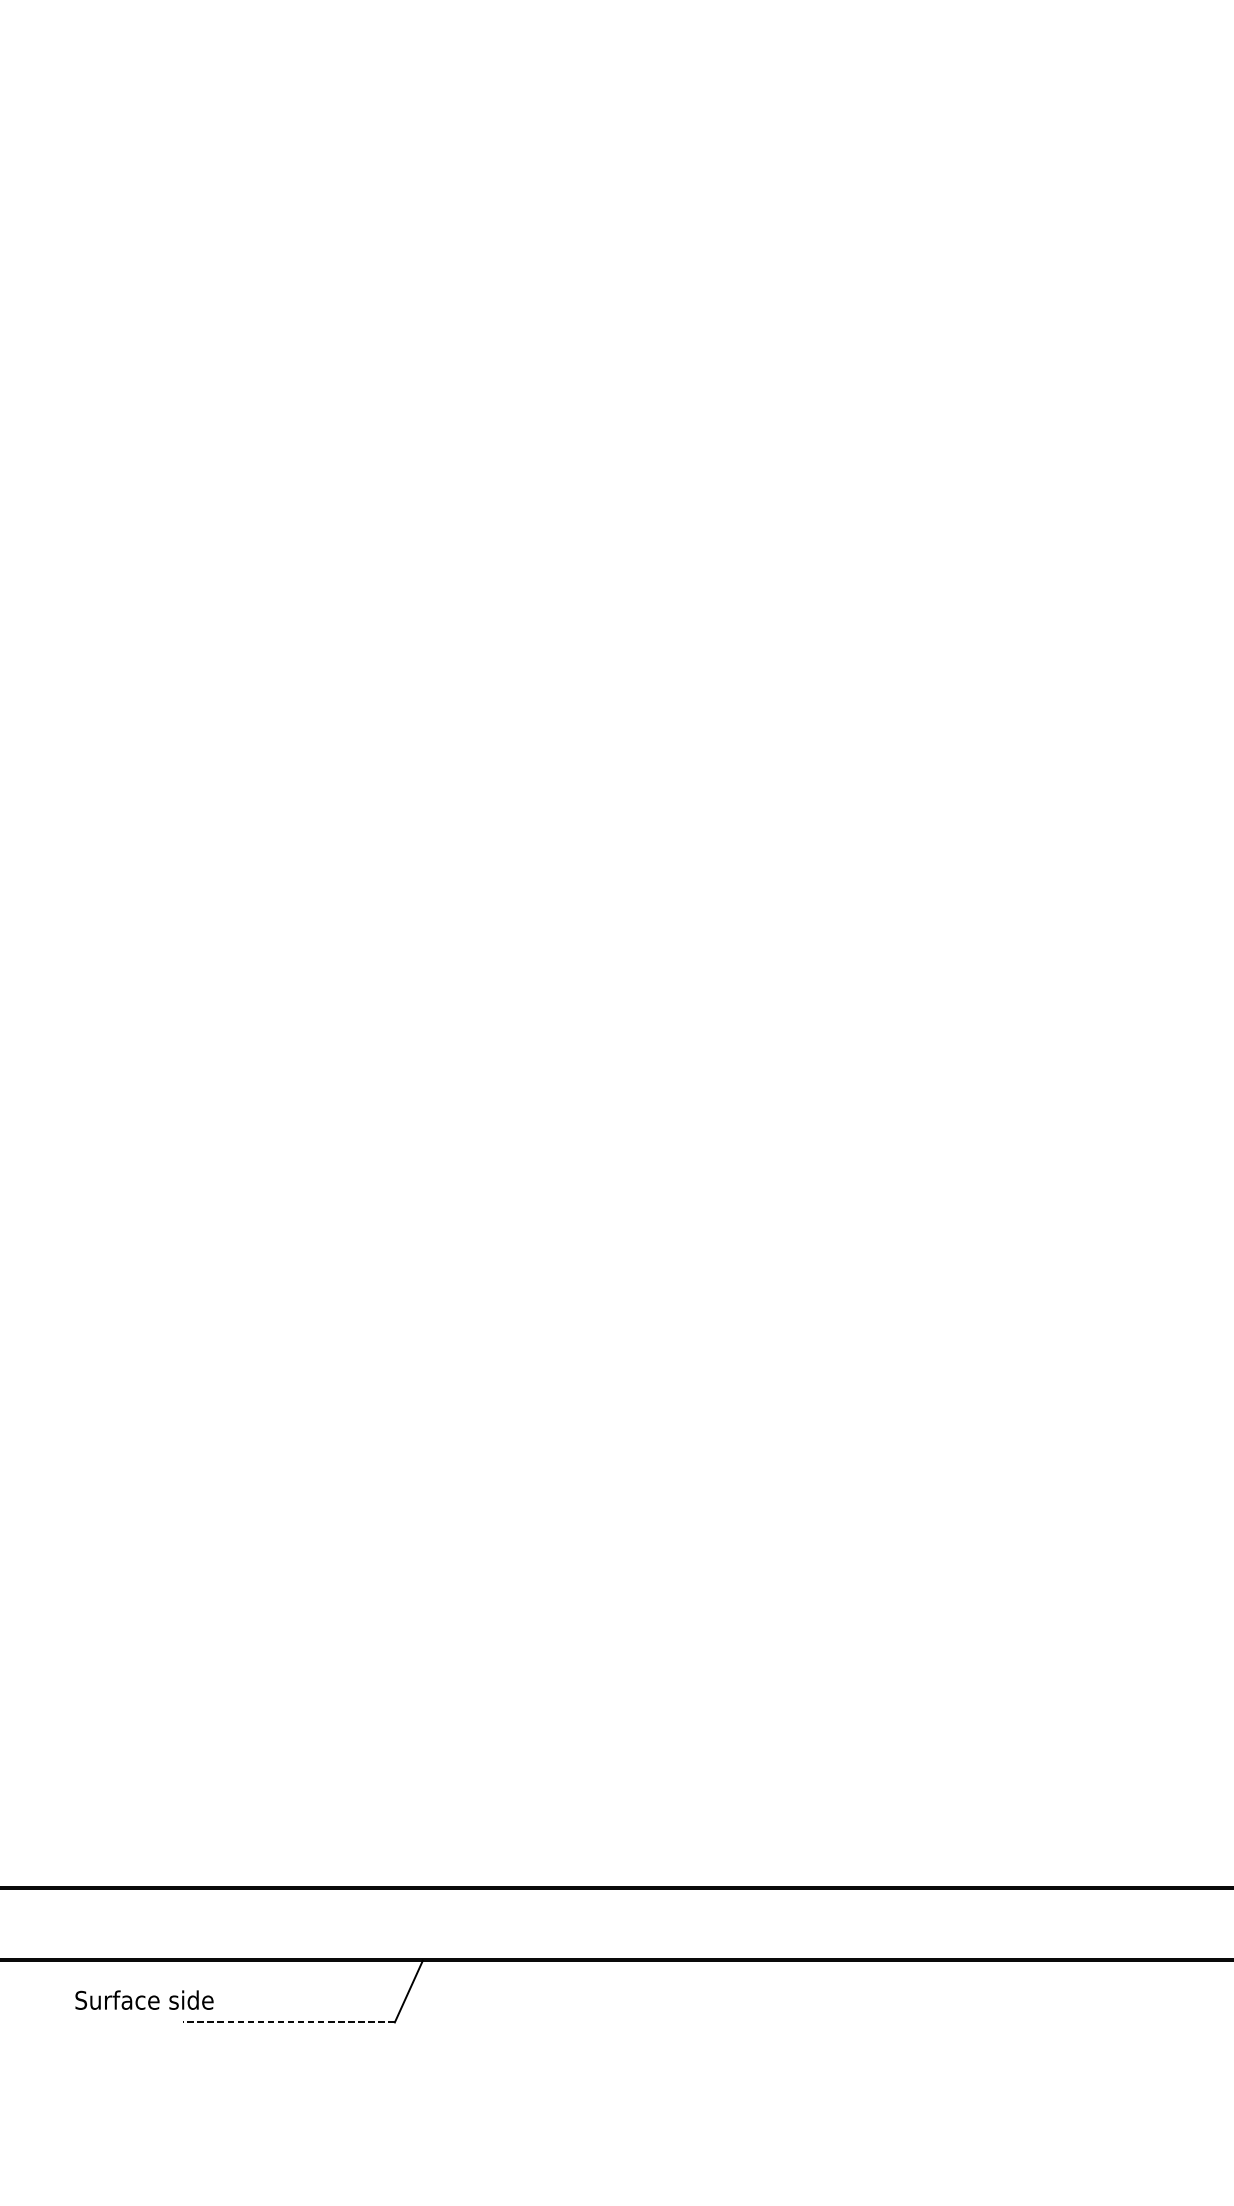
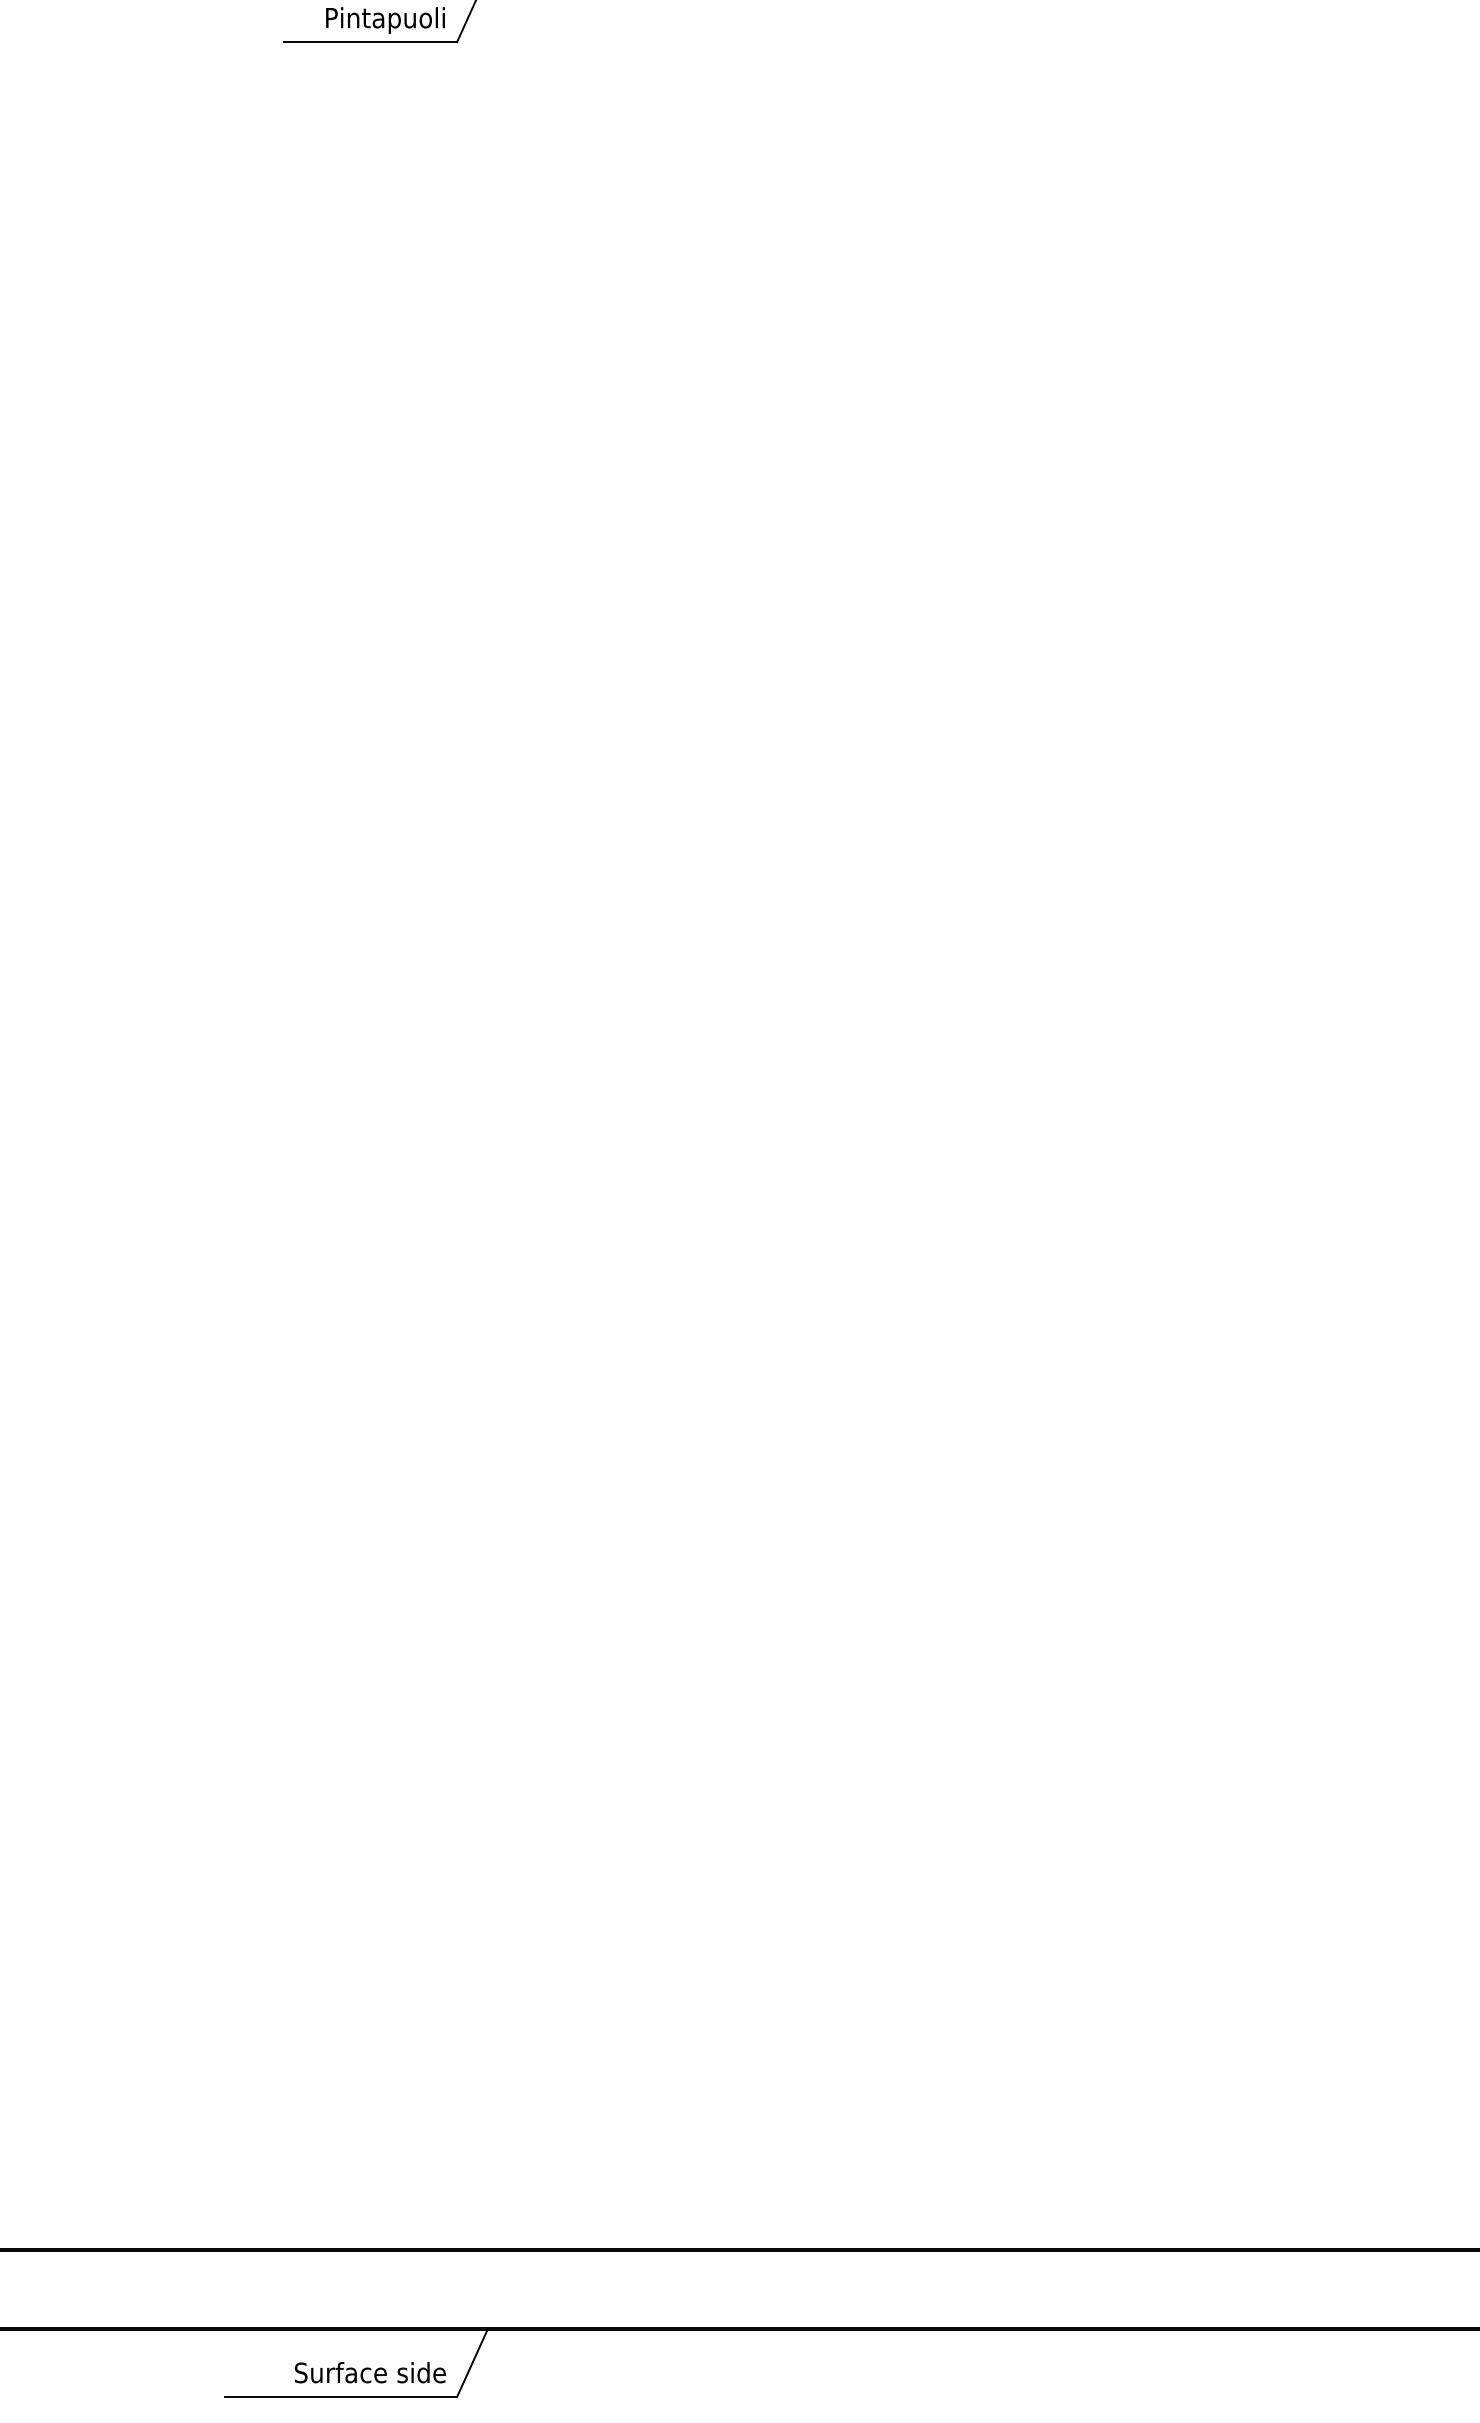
text: (143, 2000) -> (369, 2372), moved
line: (289, 2022) -> (341, 2397), dashed -> solid

